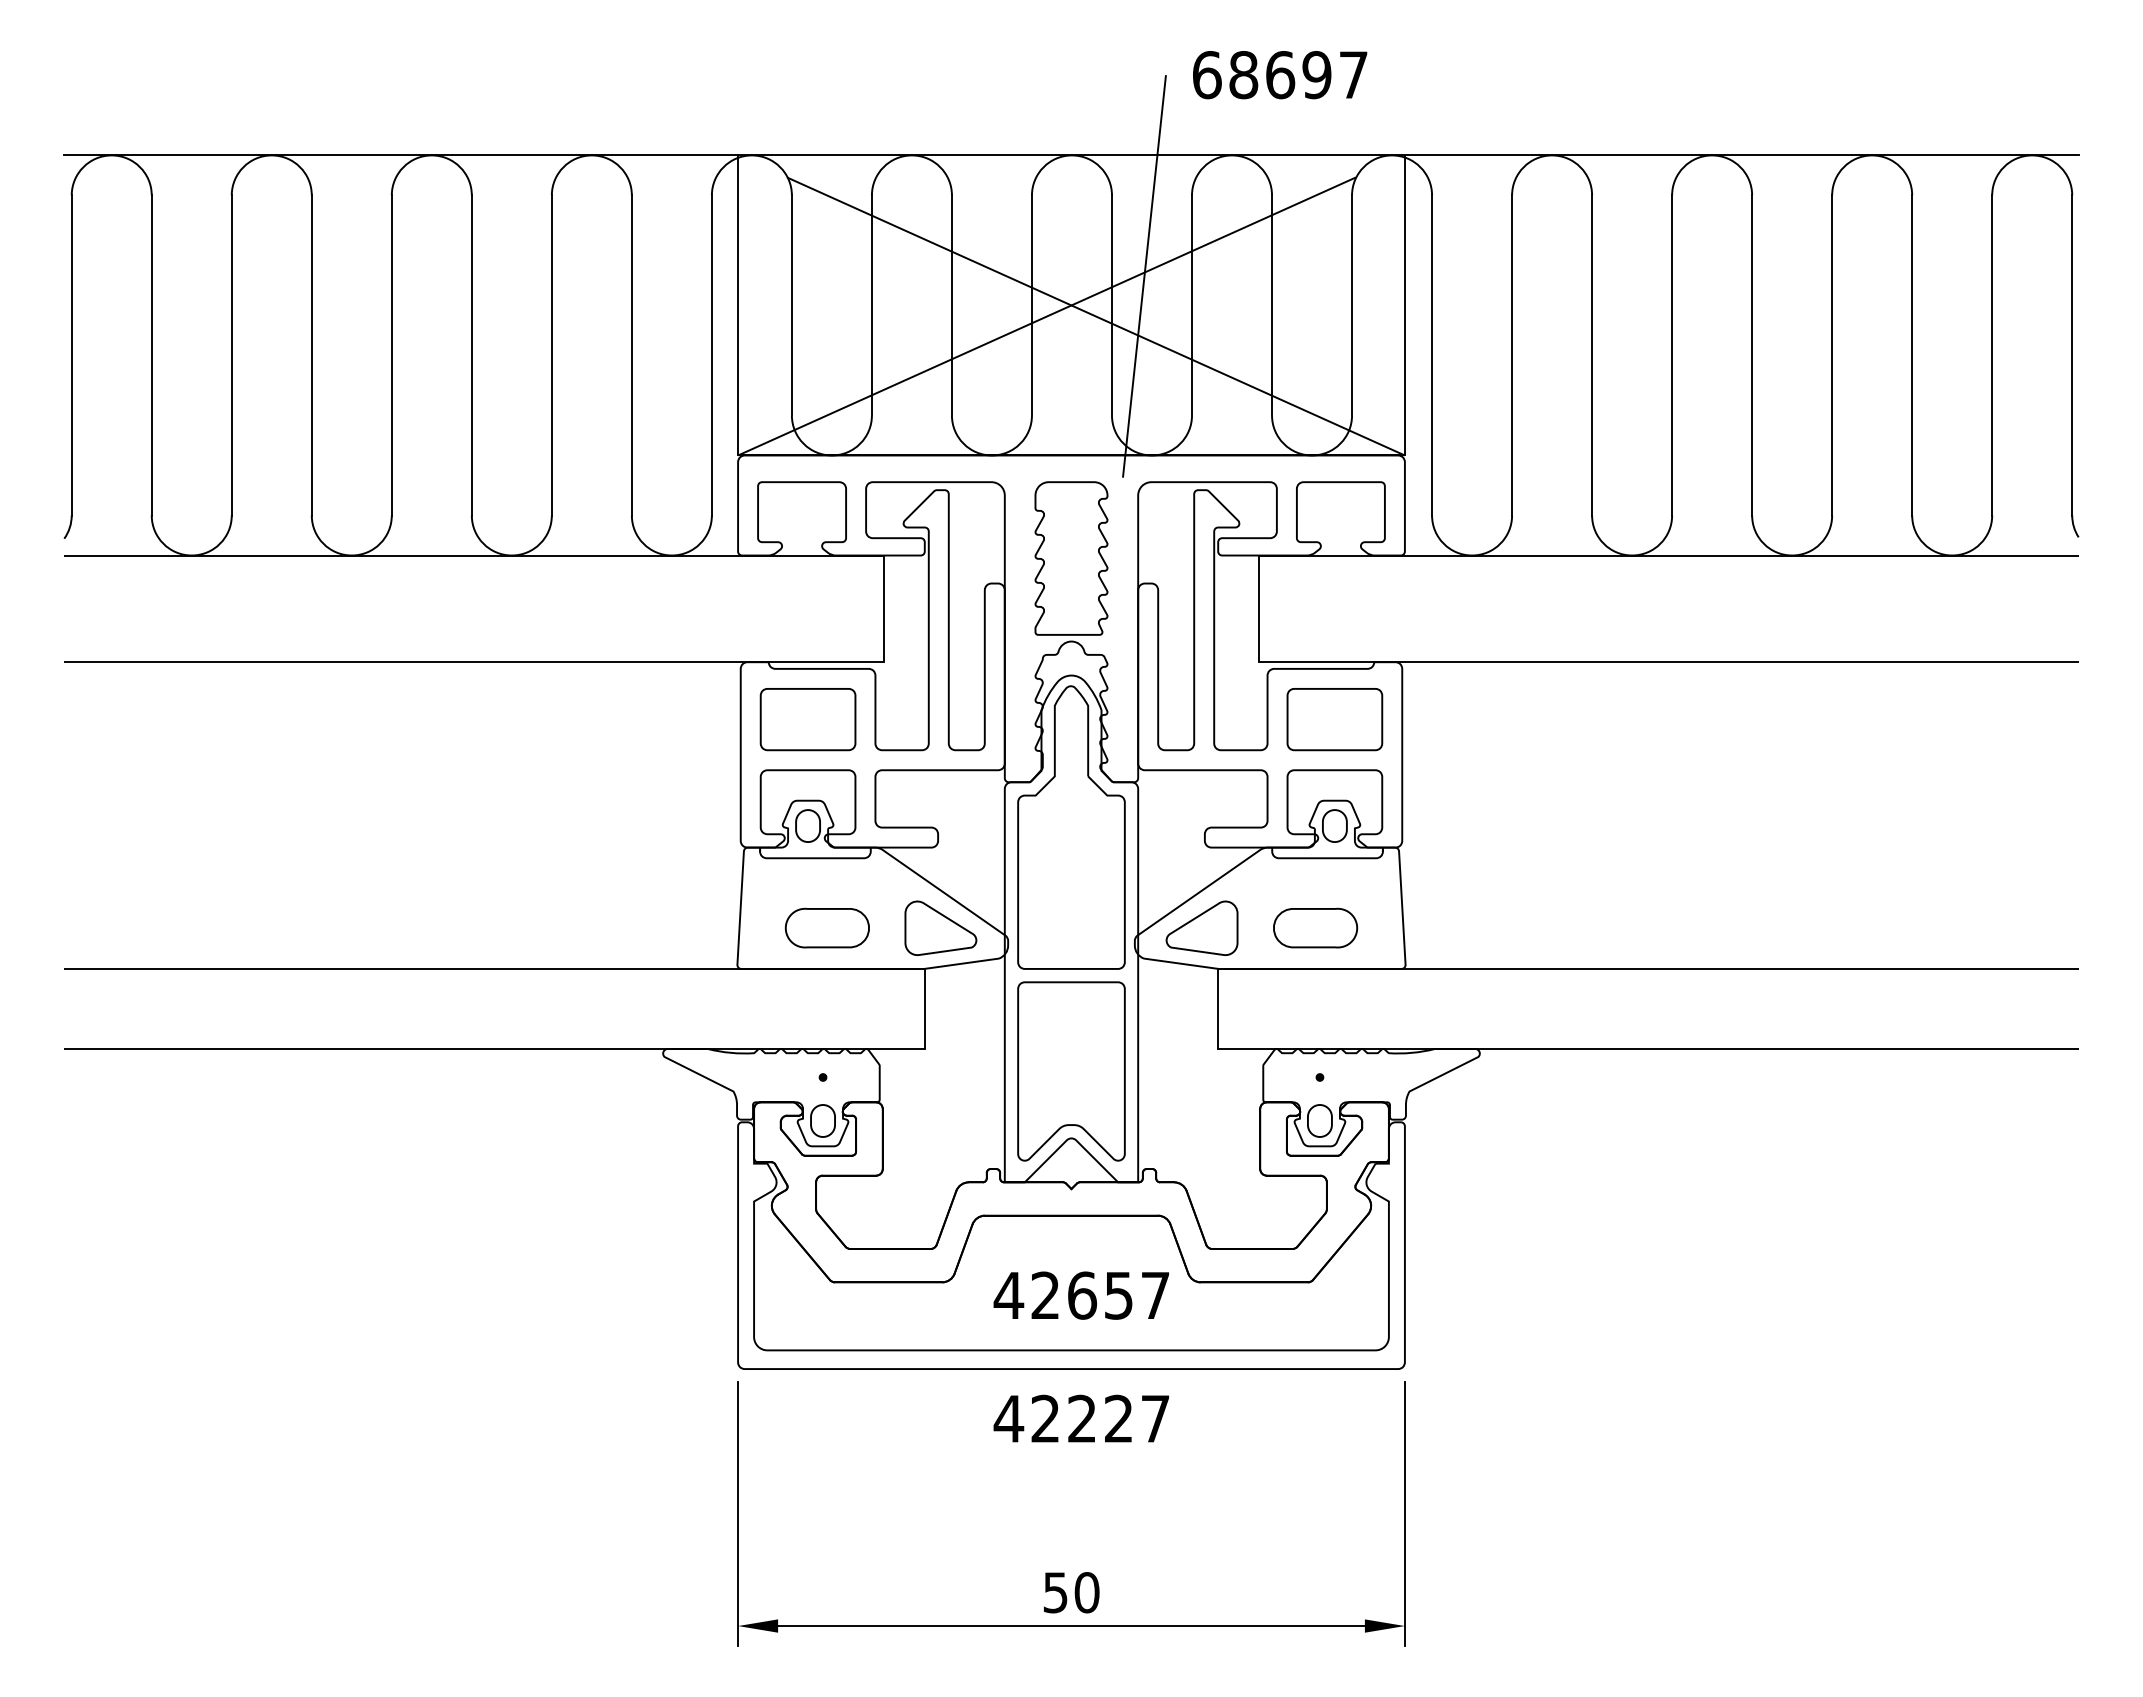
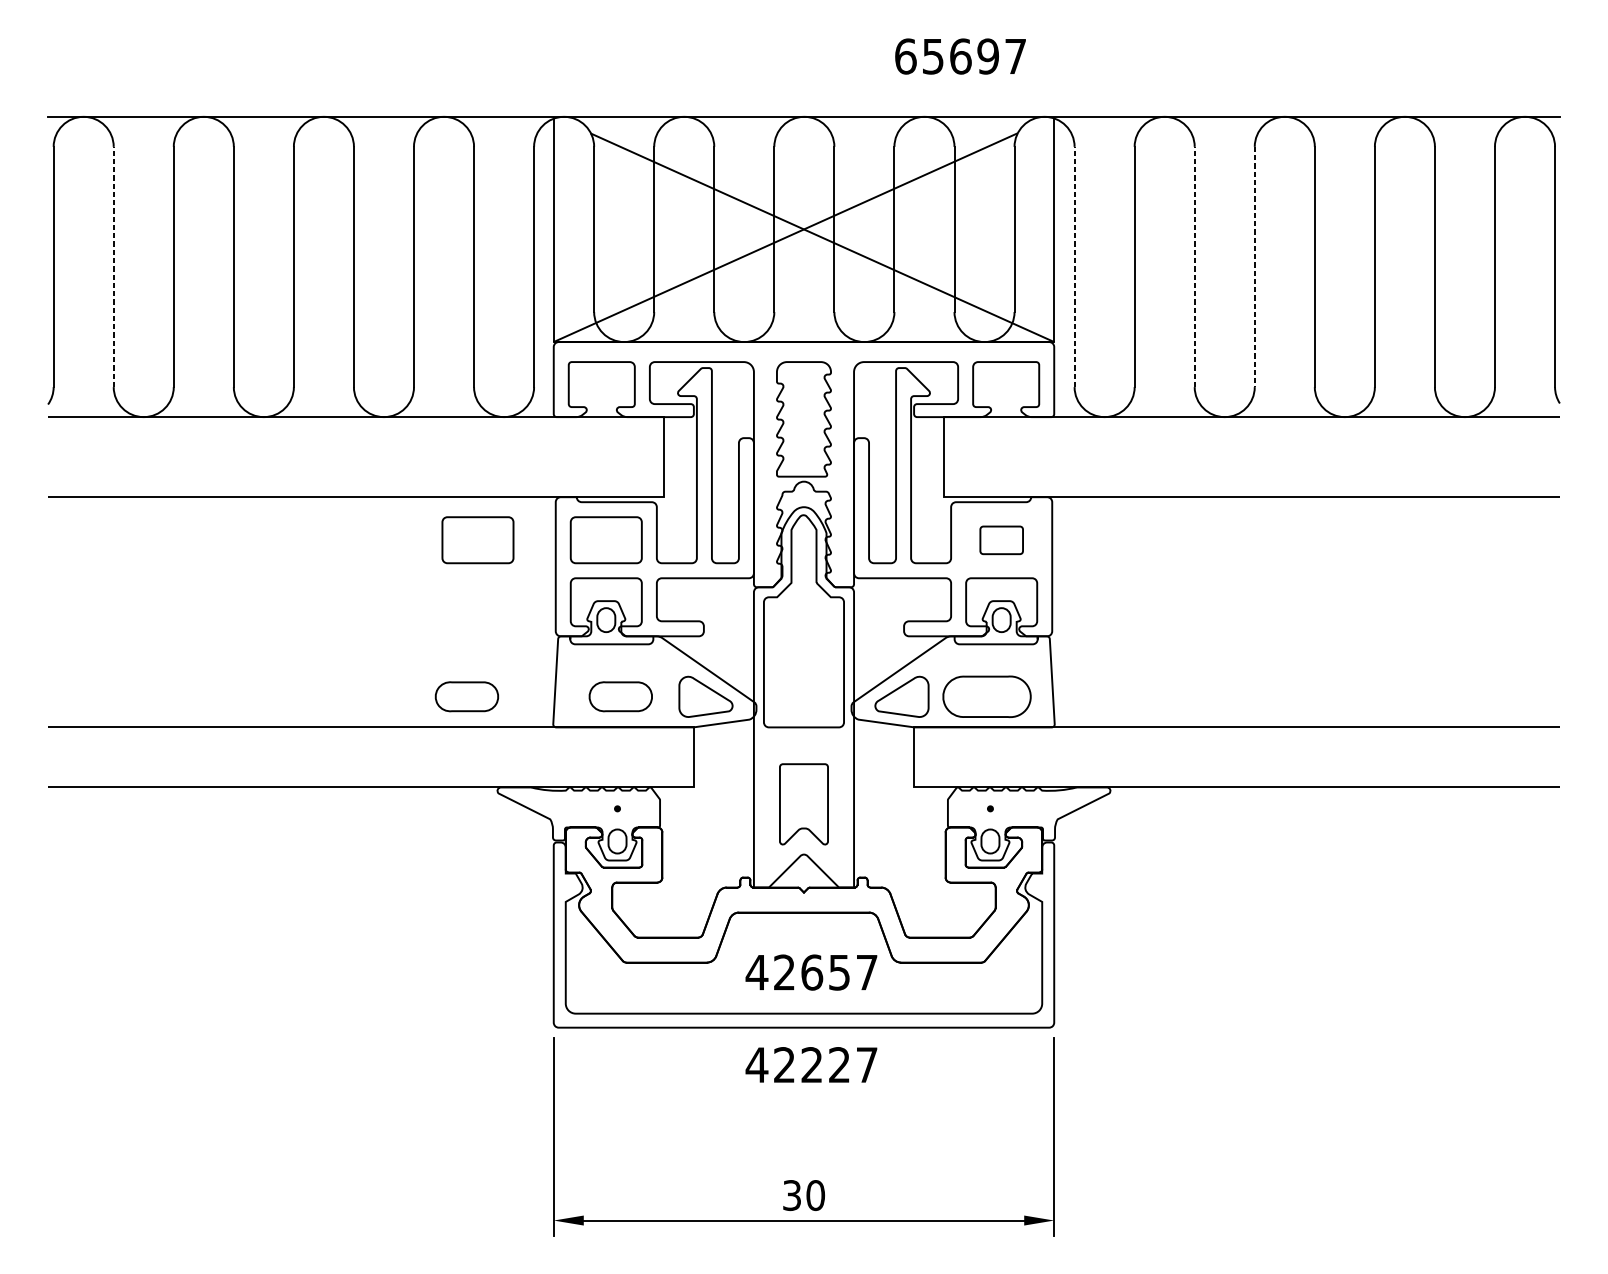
text: (1243, 75) -> (933, 56), 68697 -> 65697
line: (1144, 276) -> (858, 207), removed
line: (151, 354) -> (113, 266), solid -> dashed
line: (1432, 354) -> (1074, 266), solid -> dashed
line: (1592, 354) -> (1195, 266), solid -> dashed
line: (1672, 355) -> (1255, 267), solid -> dashed
part: (636, 719) -> (477, 540), added
part: (1334, 719) -> (1001, 540), size x0.6
part: (621, 927) -> (466, 696), added
part: (1315, 927) -> (987, 696), size x1.4
part: (1071, 1071) -> (804, 804), size x0.6
text: (1055, 1592) -> (791, 1195), 50 -> 30

